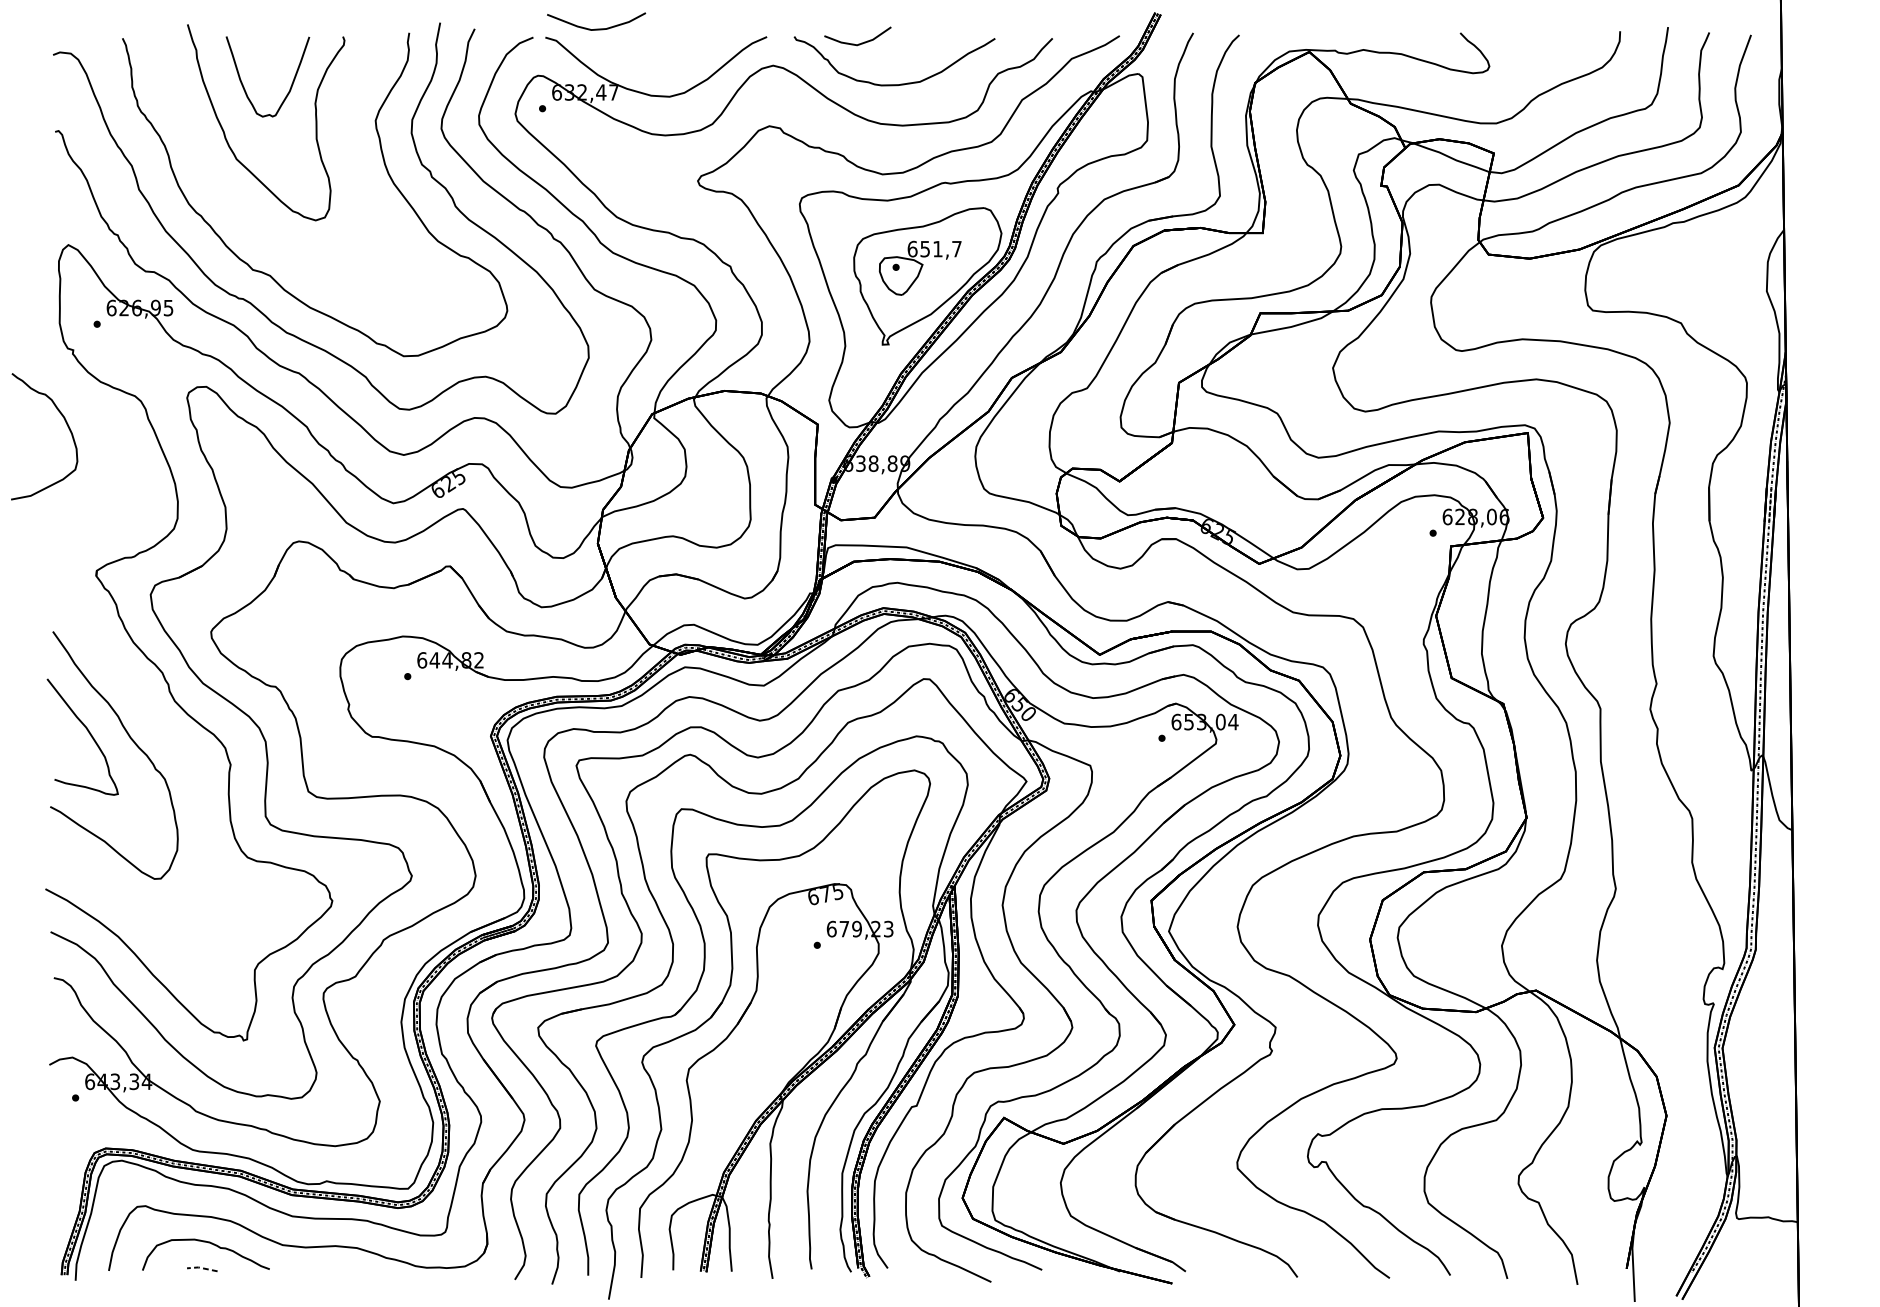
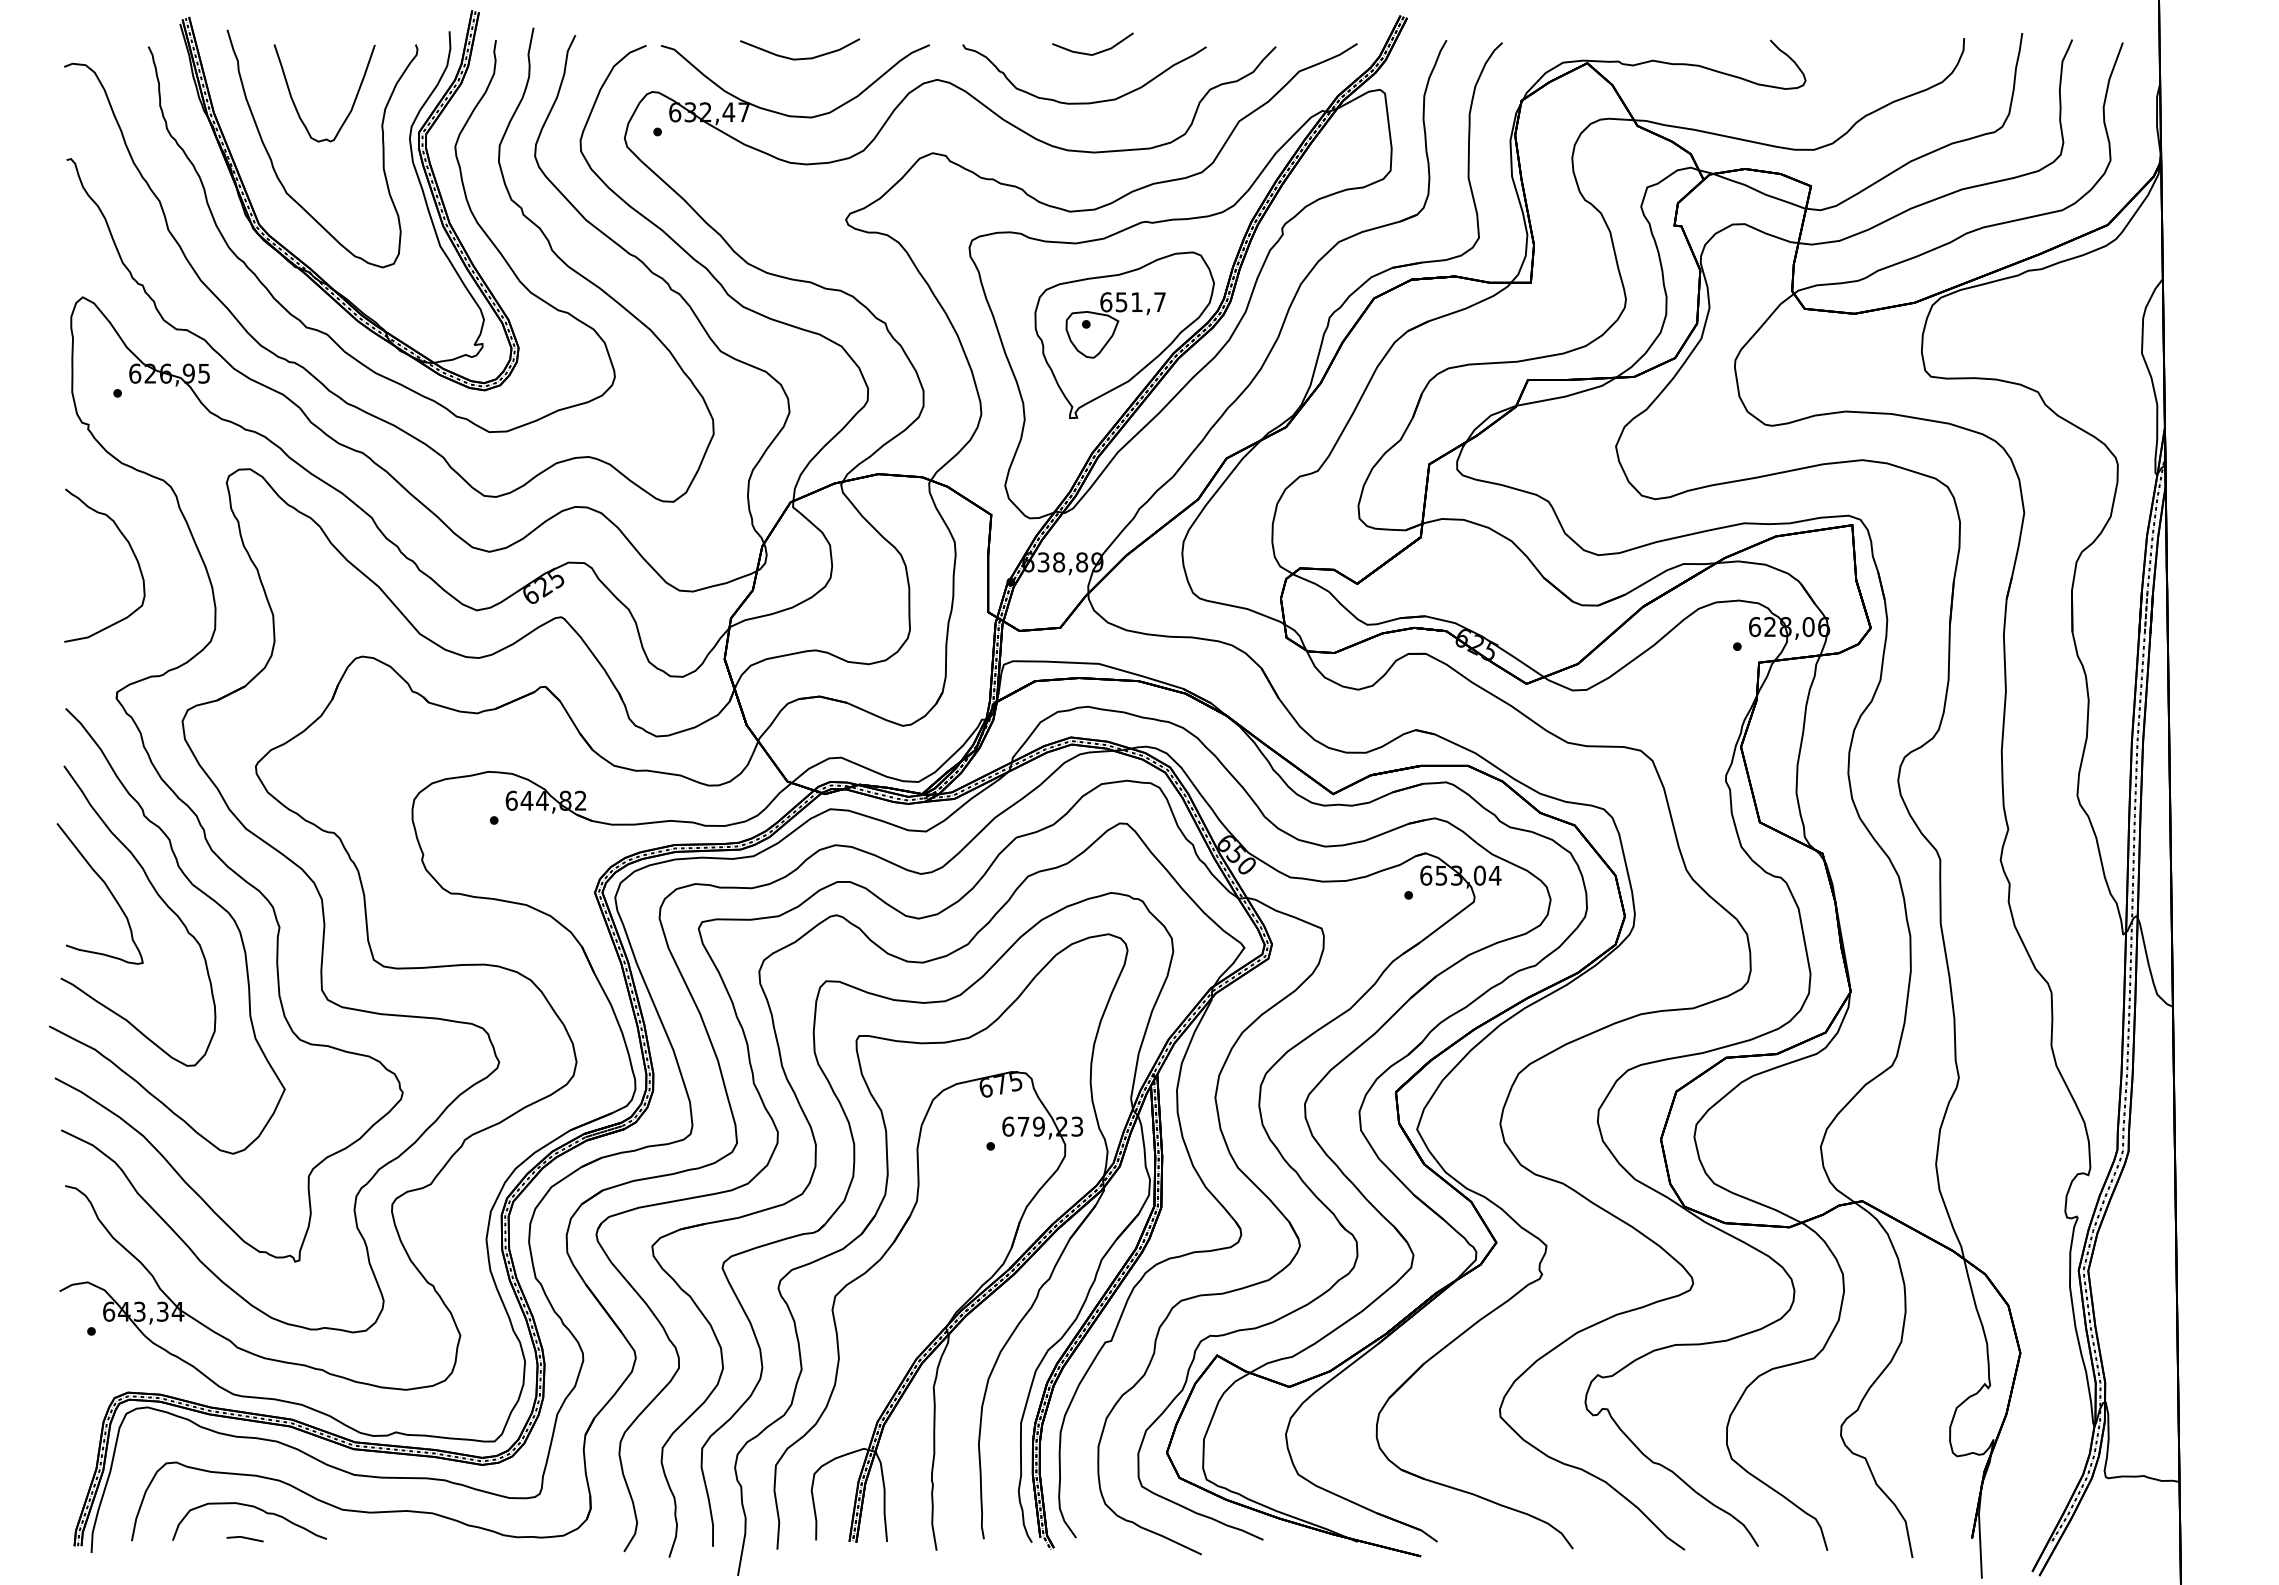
curve: (596, 29) -> (800, 58), moved
line: (859, 43) -> (1095, 52), moved
part: (343, 145) -> (416, 176), added
curve: (68, 428) -> (133, 555), moved
curve: (163, 734) -> (198, 890), added
line: (201, 1267) -> (244, 1537), dashed -> solid

